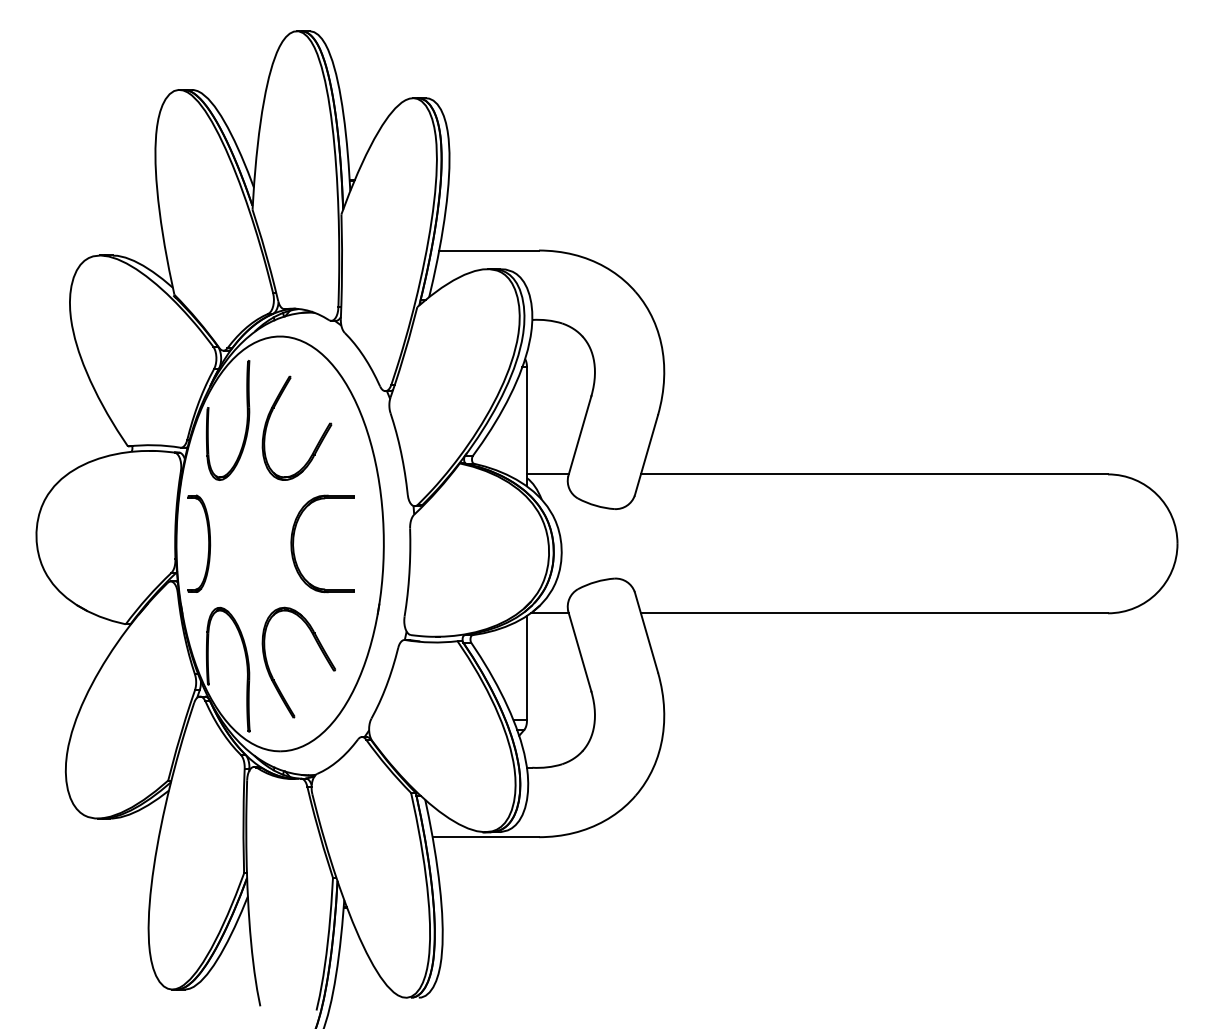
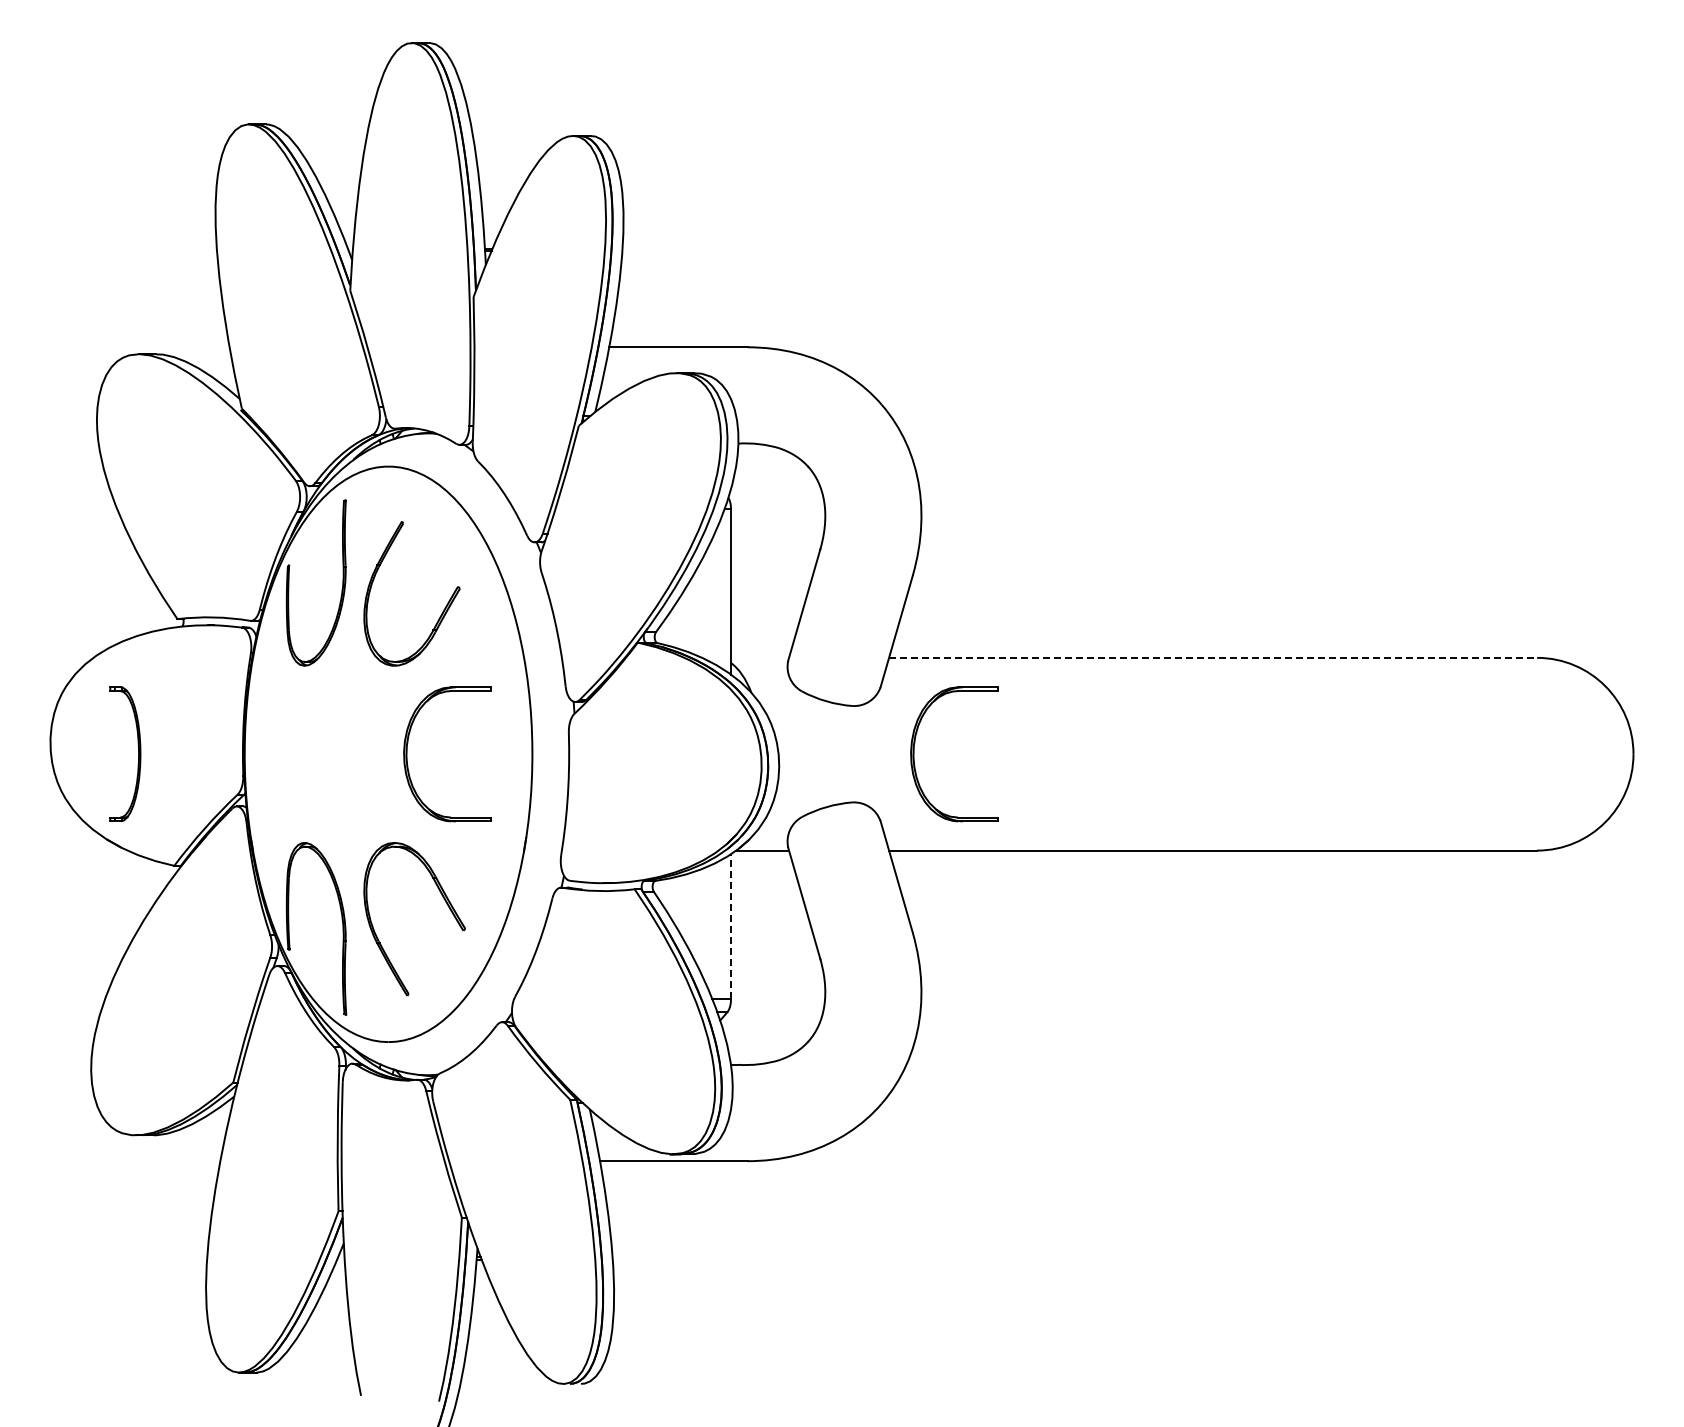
line: (548, 474) -> (760, 657), removed
line: (874, 474) -> (1213, 657), solid -> dashed
part: (208, 544) -> (138, 754), moved
part: (659, 544) -> (914, 754), added
line: (527, 668) -> (731, 926), solid -> dashed

